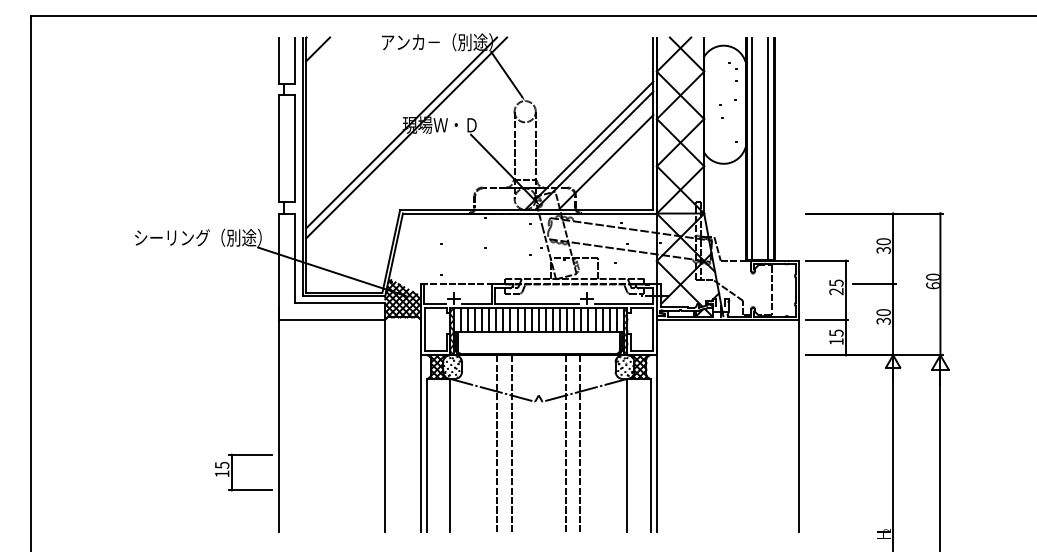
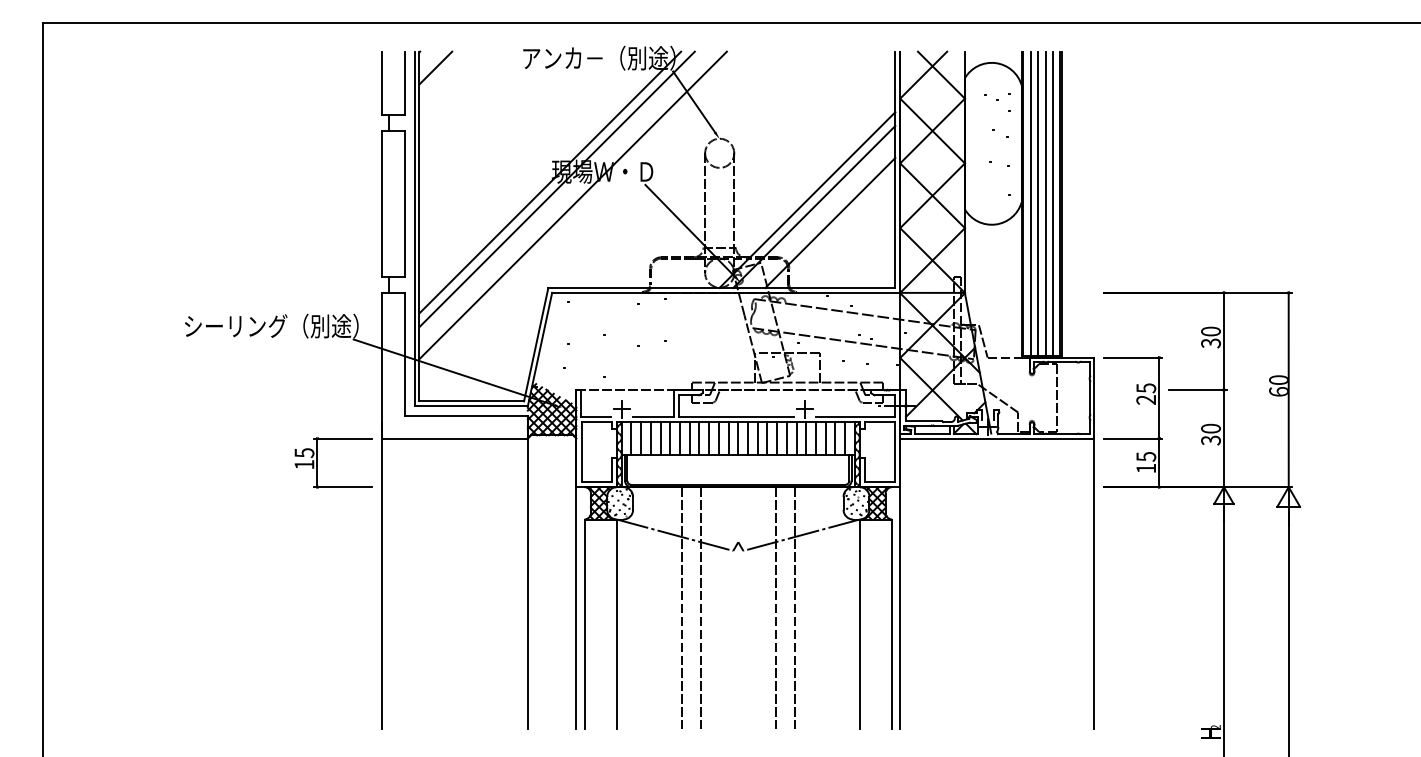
line: (417, 149) -> (572, 205), added
line: (757, 149) -> (1038, 204), added
line: (762, 149) -> (1045, 204), added
part: (231, 472) -> (317, 462), moved

